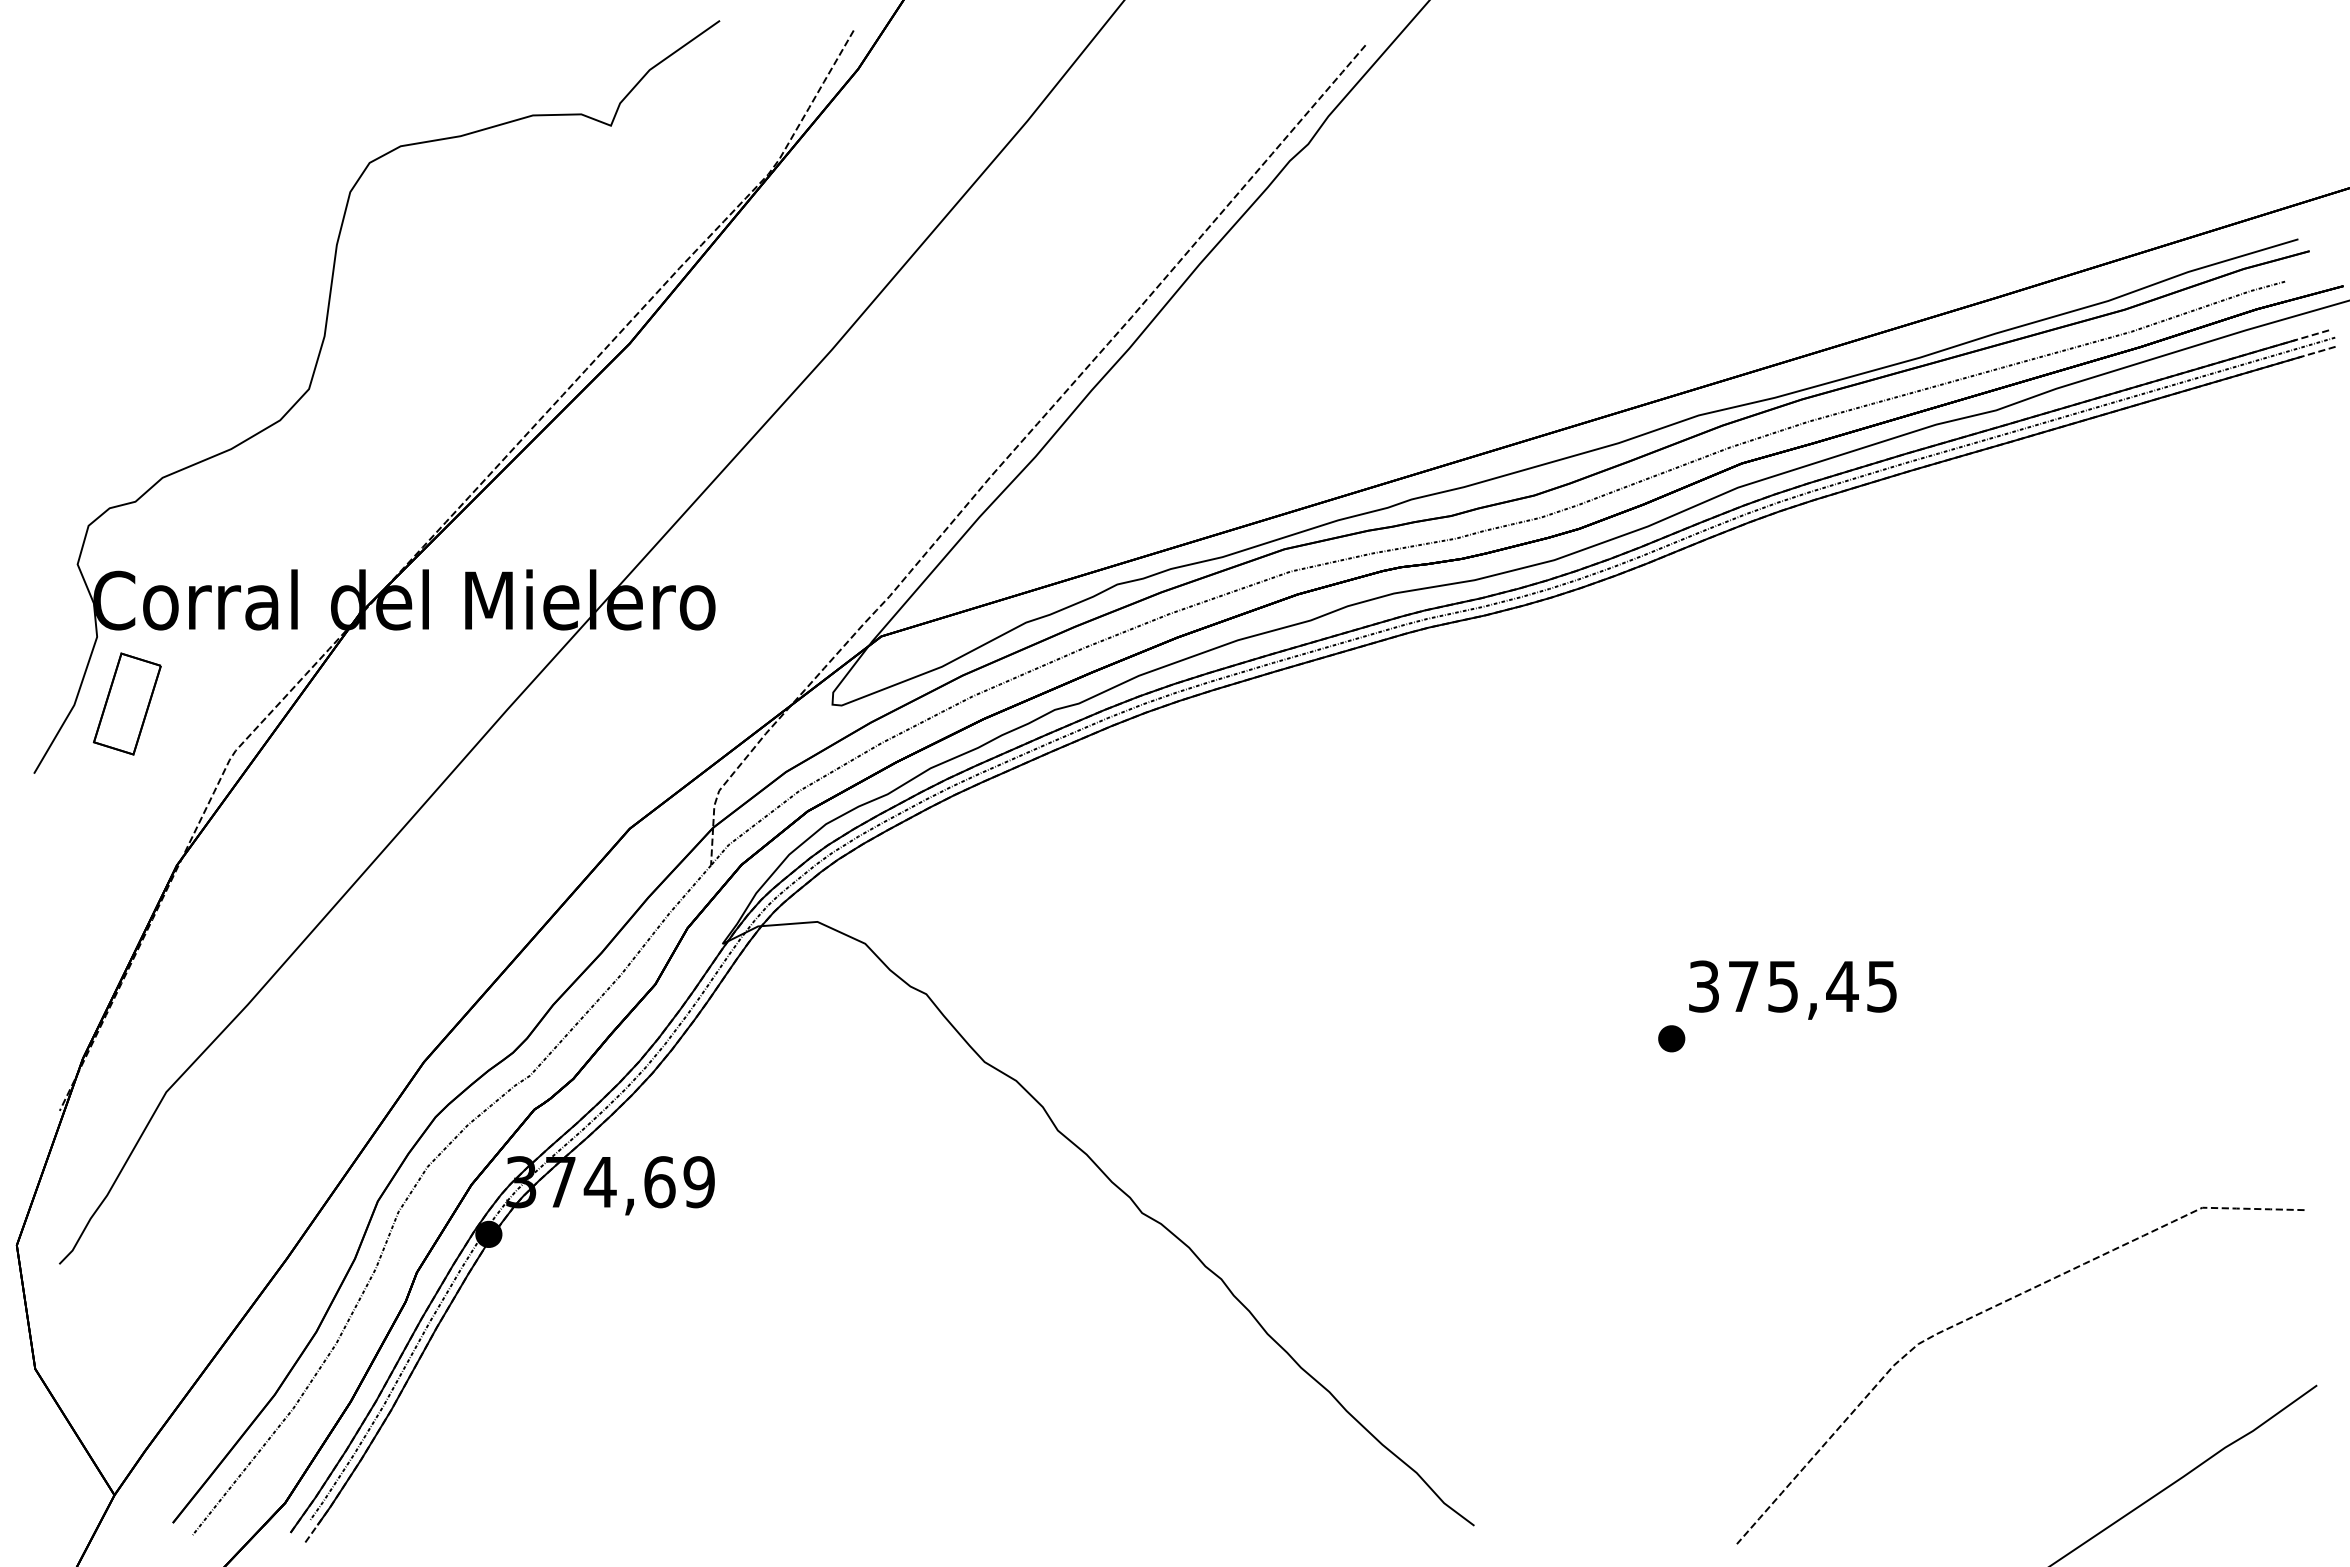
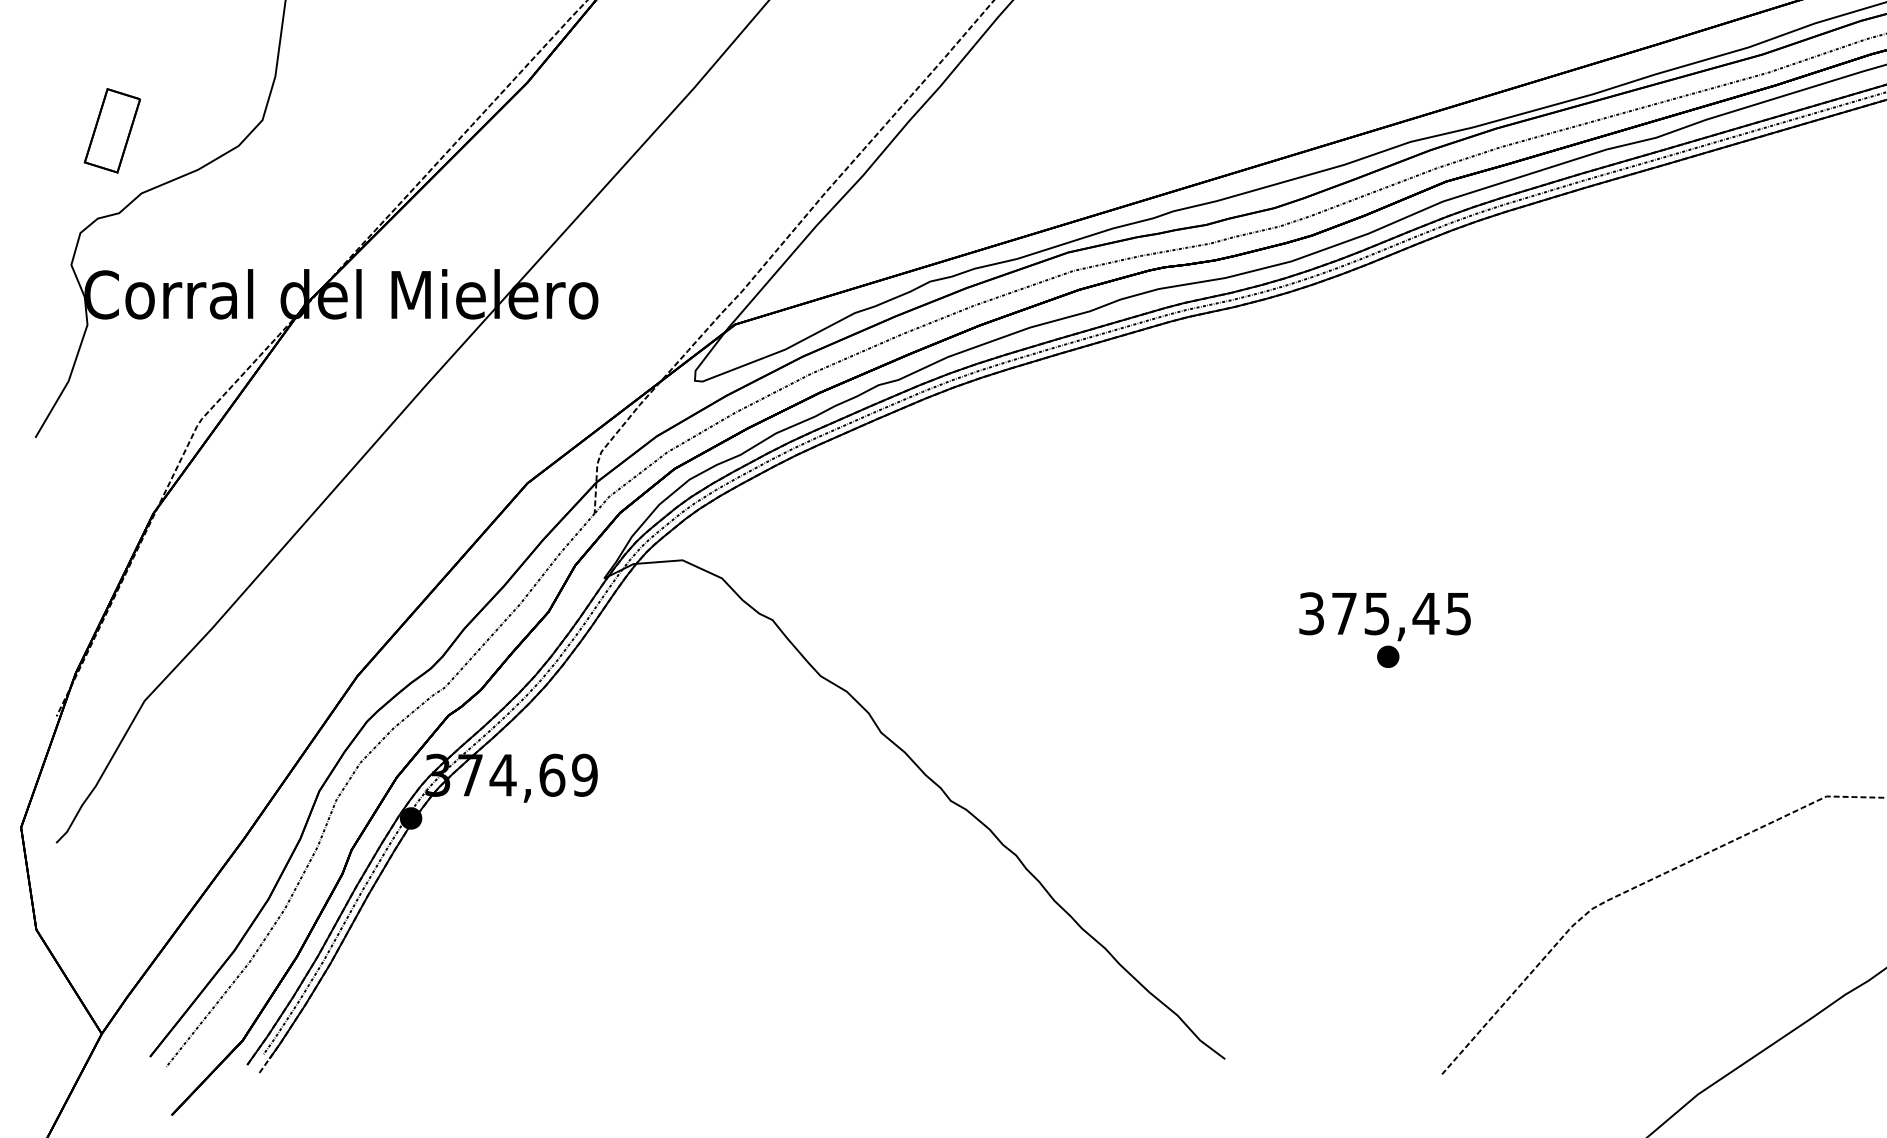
part: (126, 703) -> (111, 130), moved
text: (1792, 989) -> (1384, 616), moved

